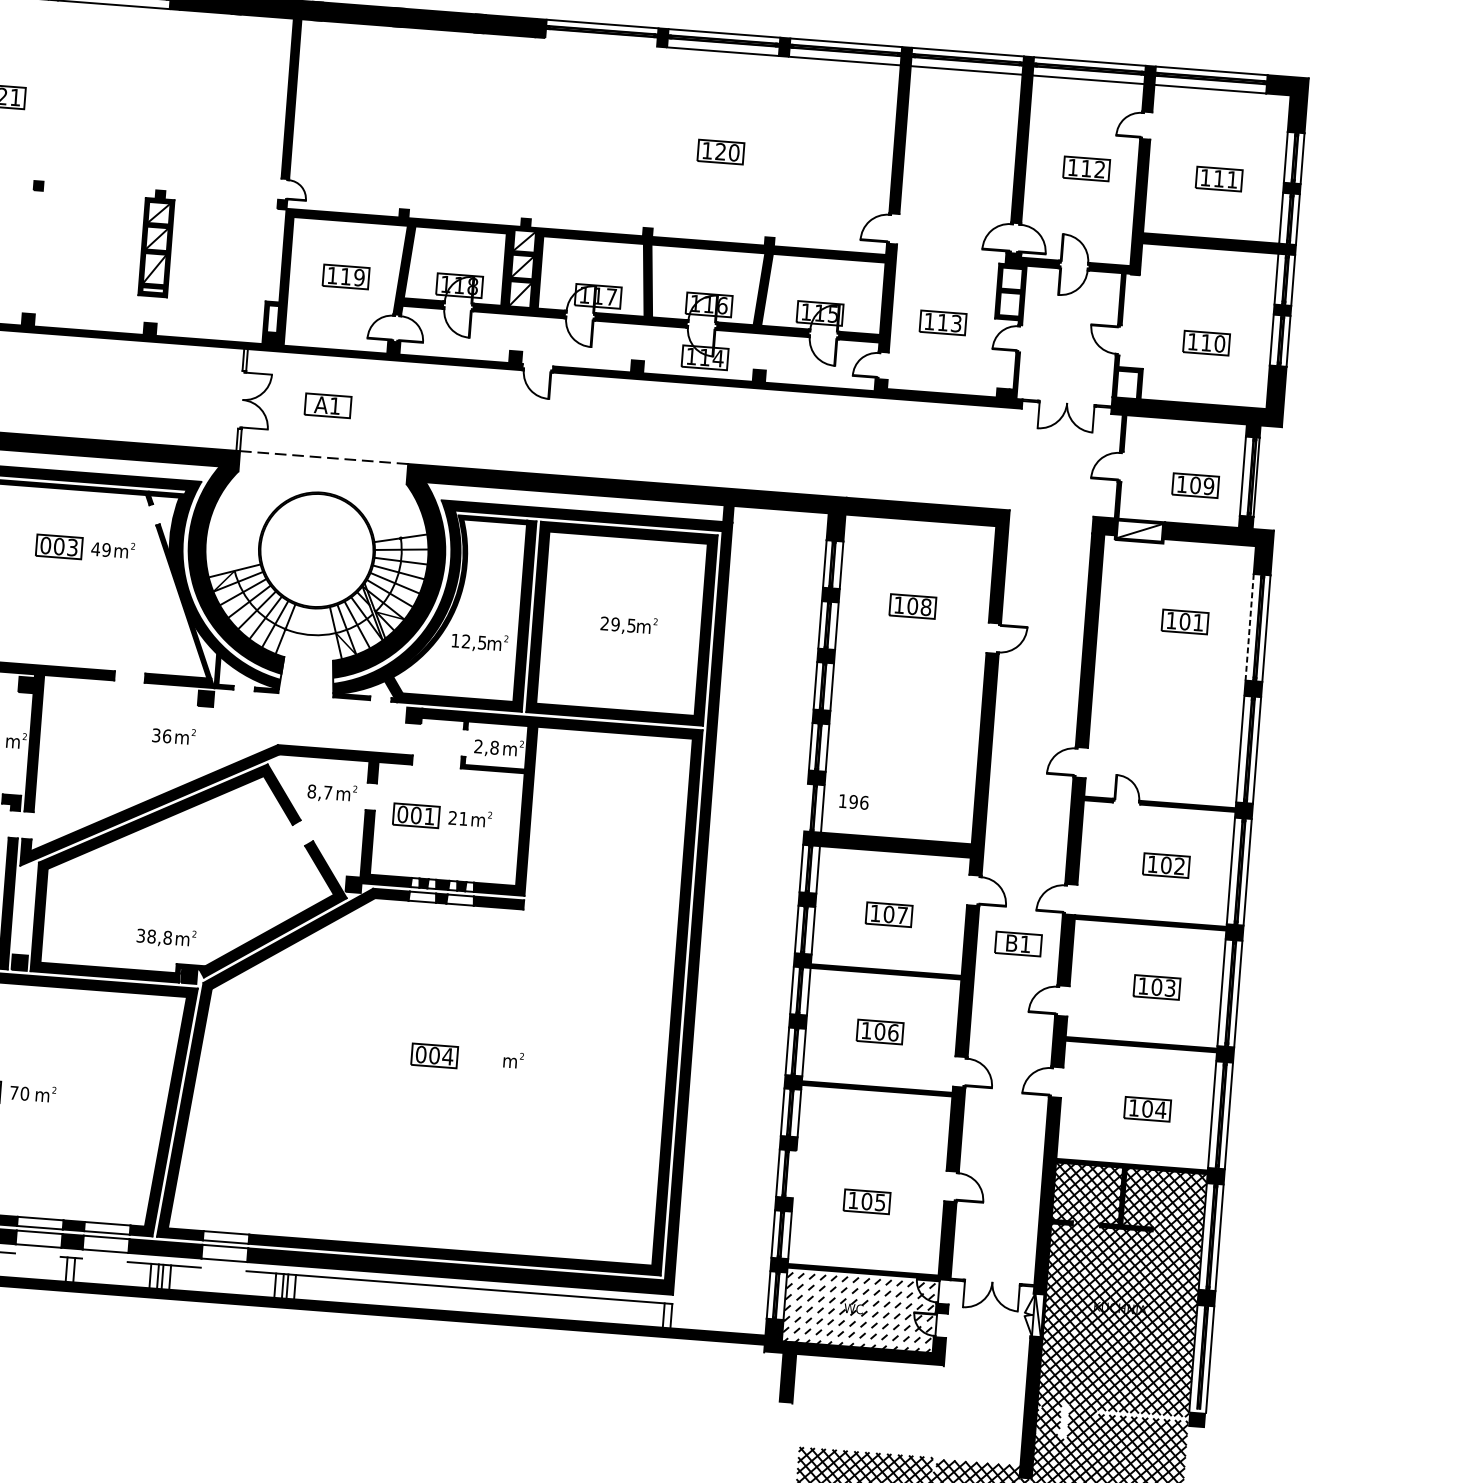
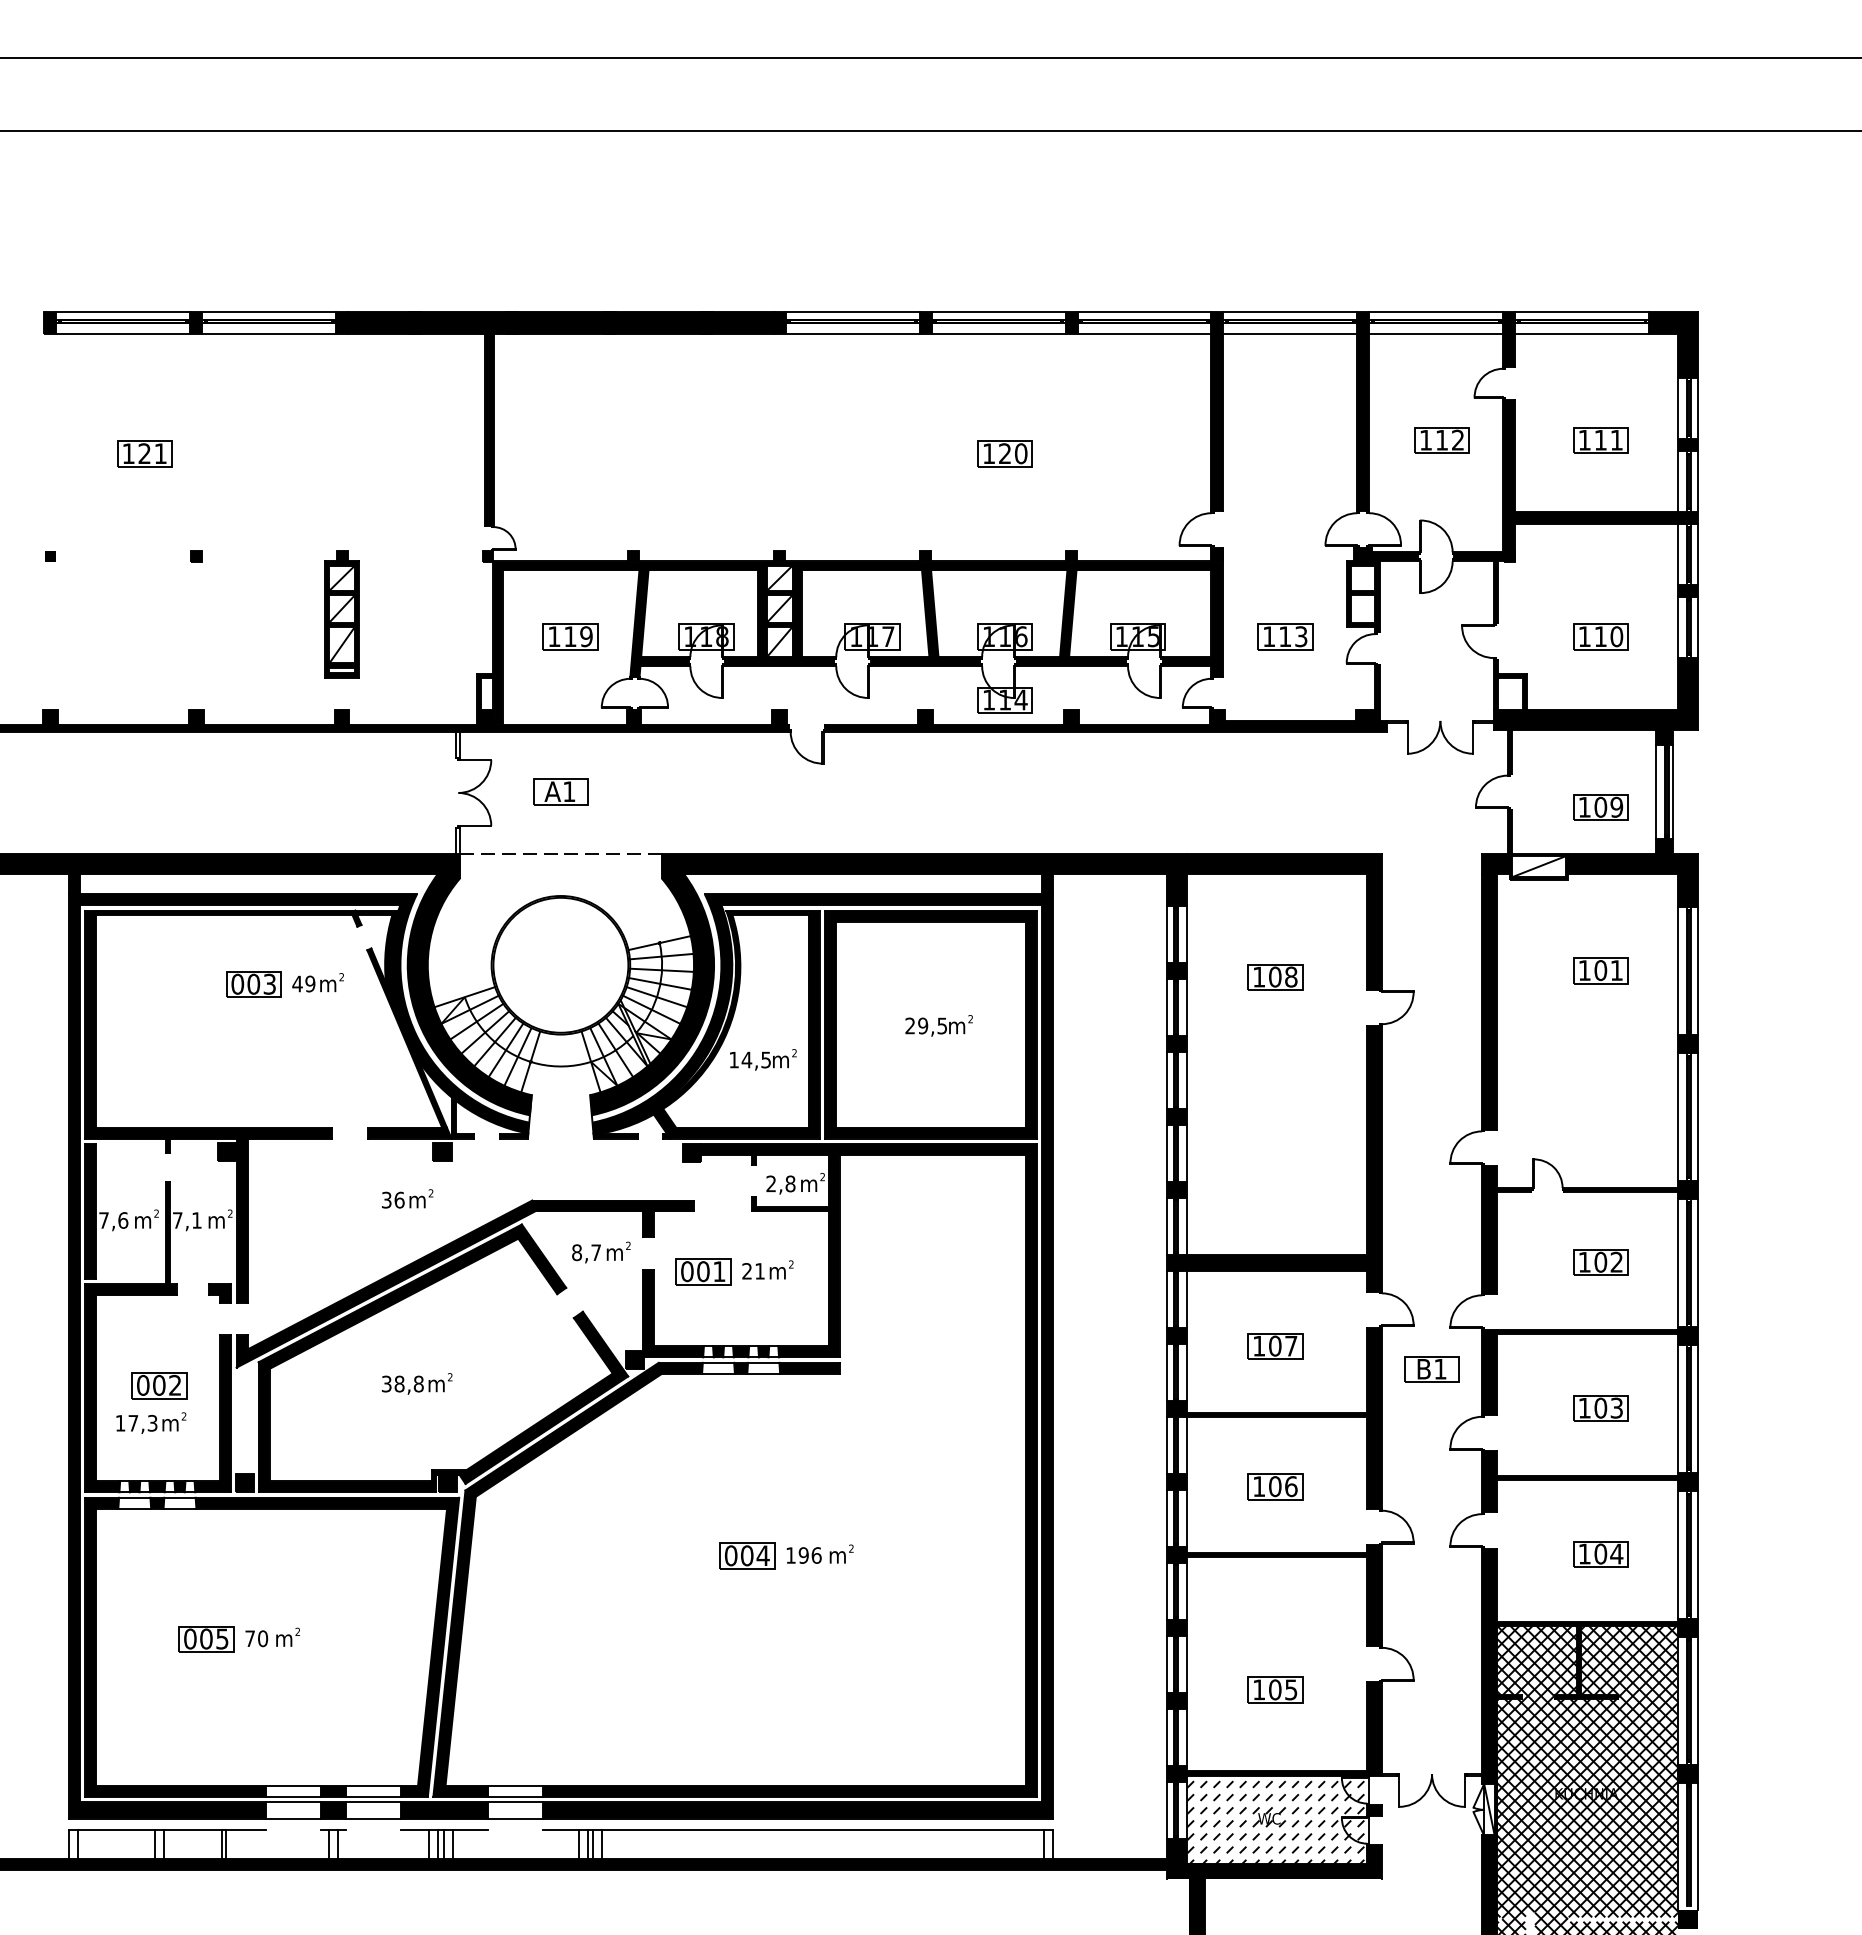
line: (601, 42) -> (852, 334), added
line: (1249, 627) -> (1678, 971), dashed -> solid
text: (465, 641) -> (746, 1059), 12,5 -> 14,5
text: (853, 801) -> (803, 1555), moved
line: (805, 807) -> (1166, 1226), added
text: (166, 937) -> (417, 1383), moved
line: (794, 1173) -> (1186, 1663), added

